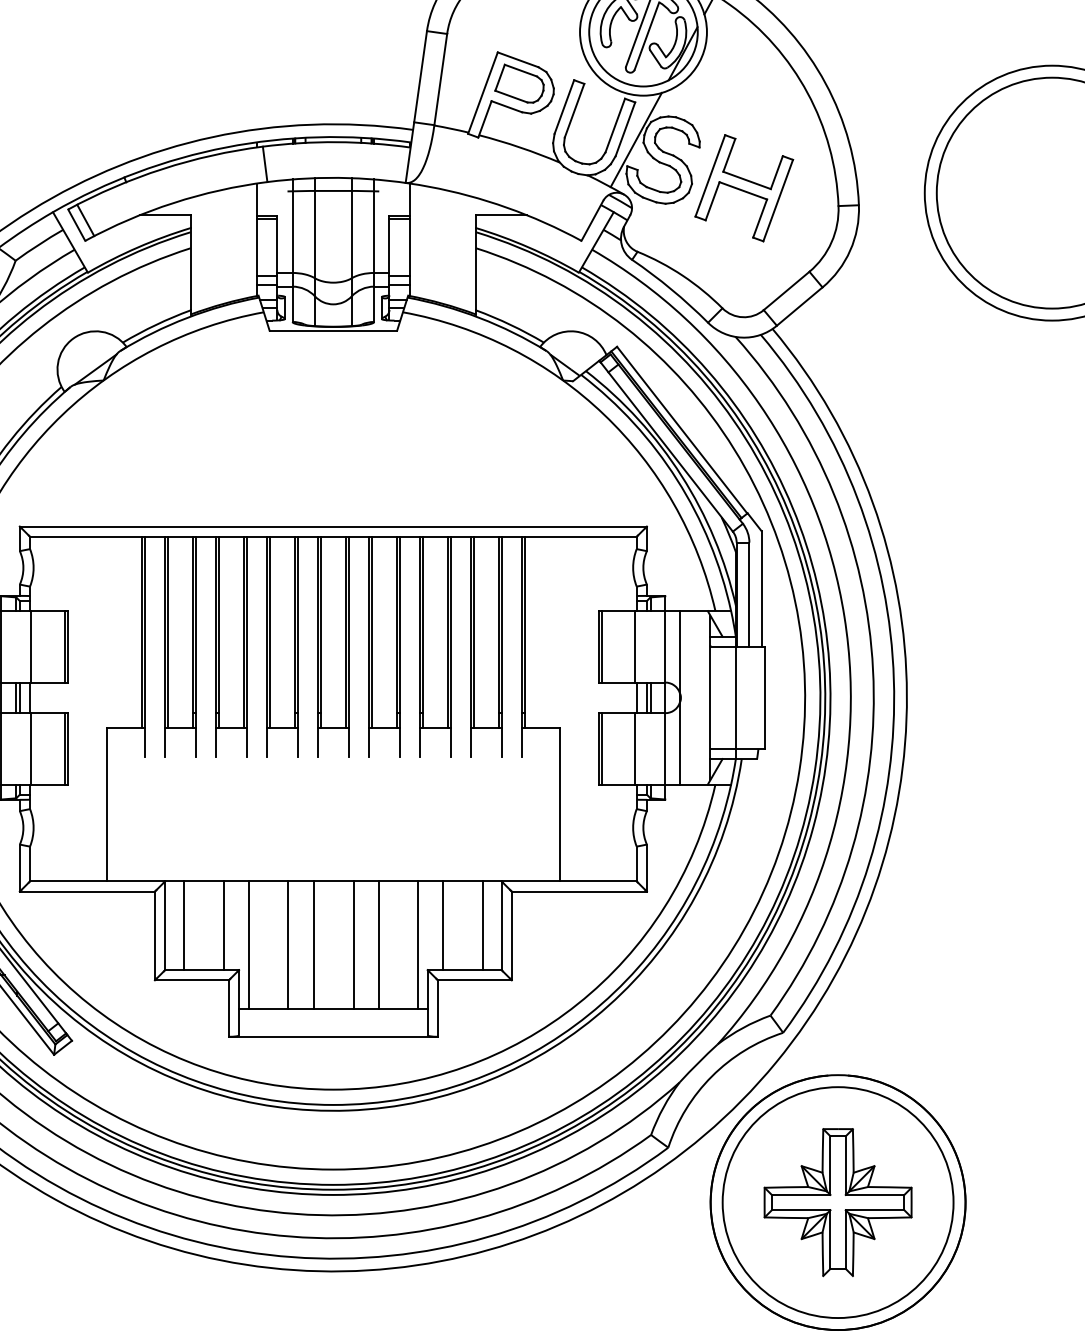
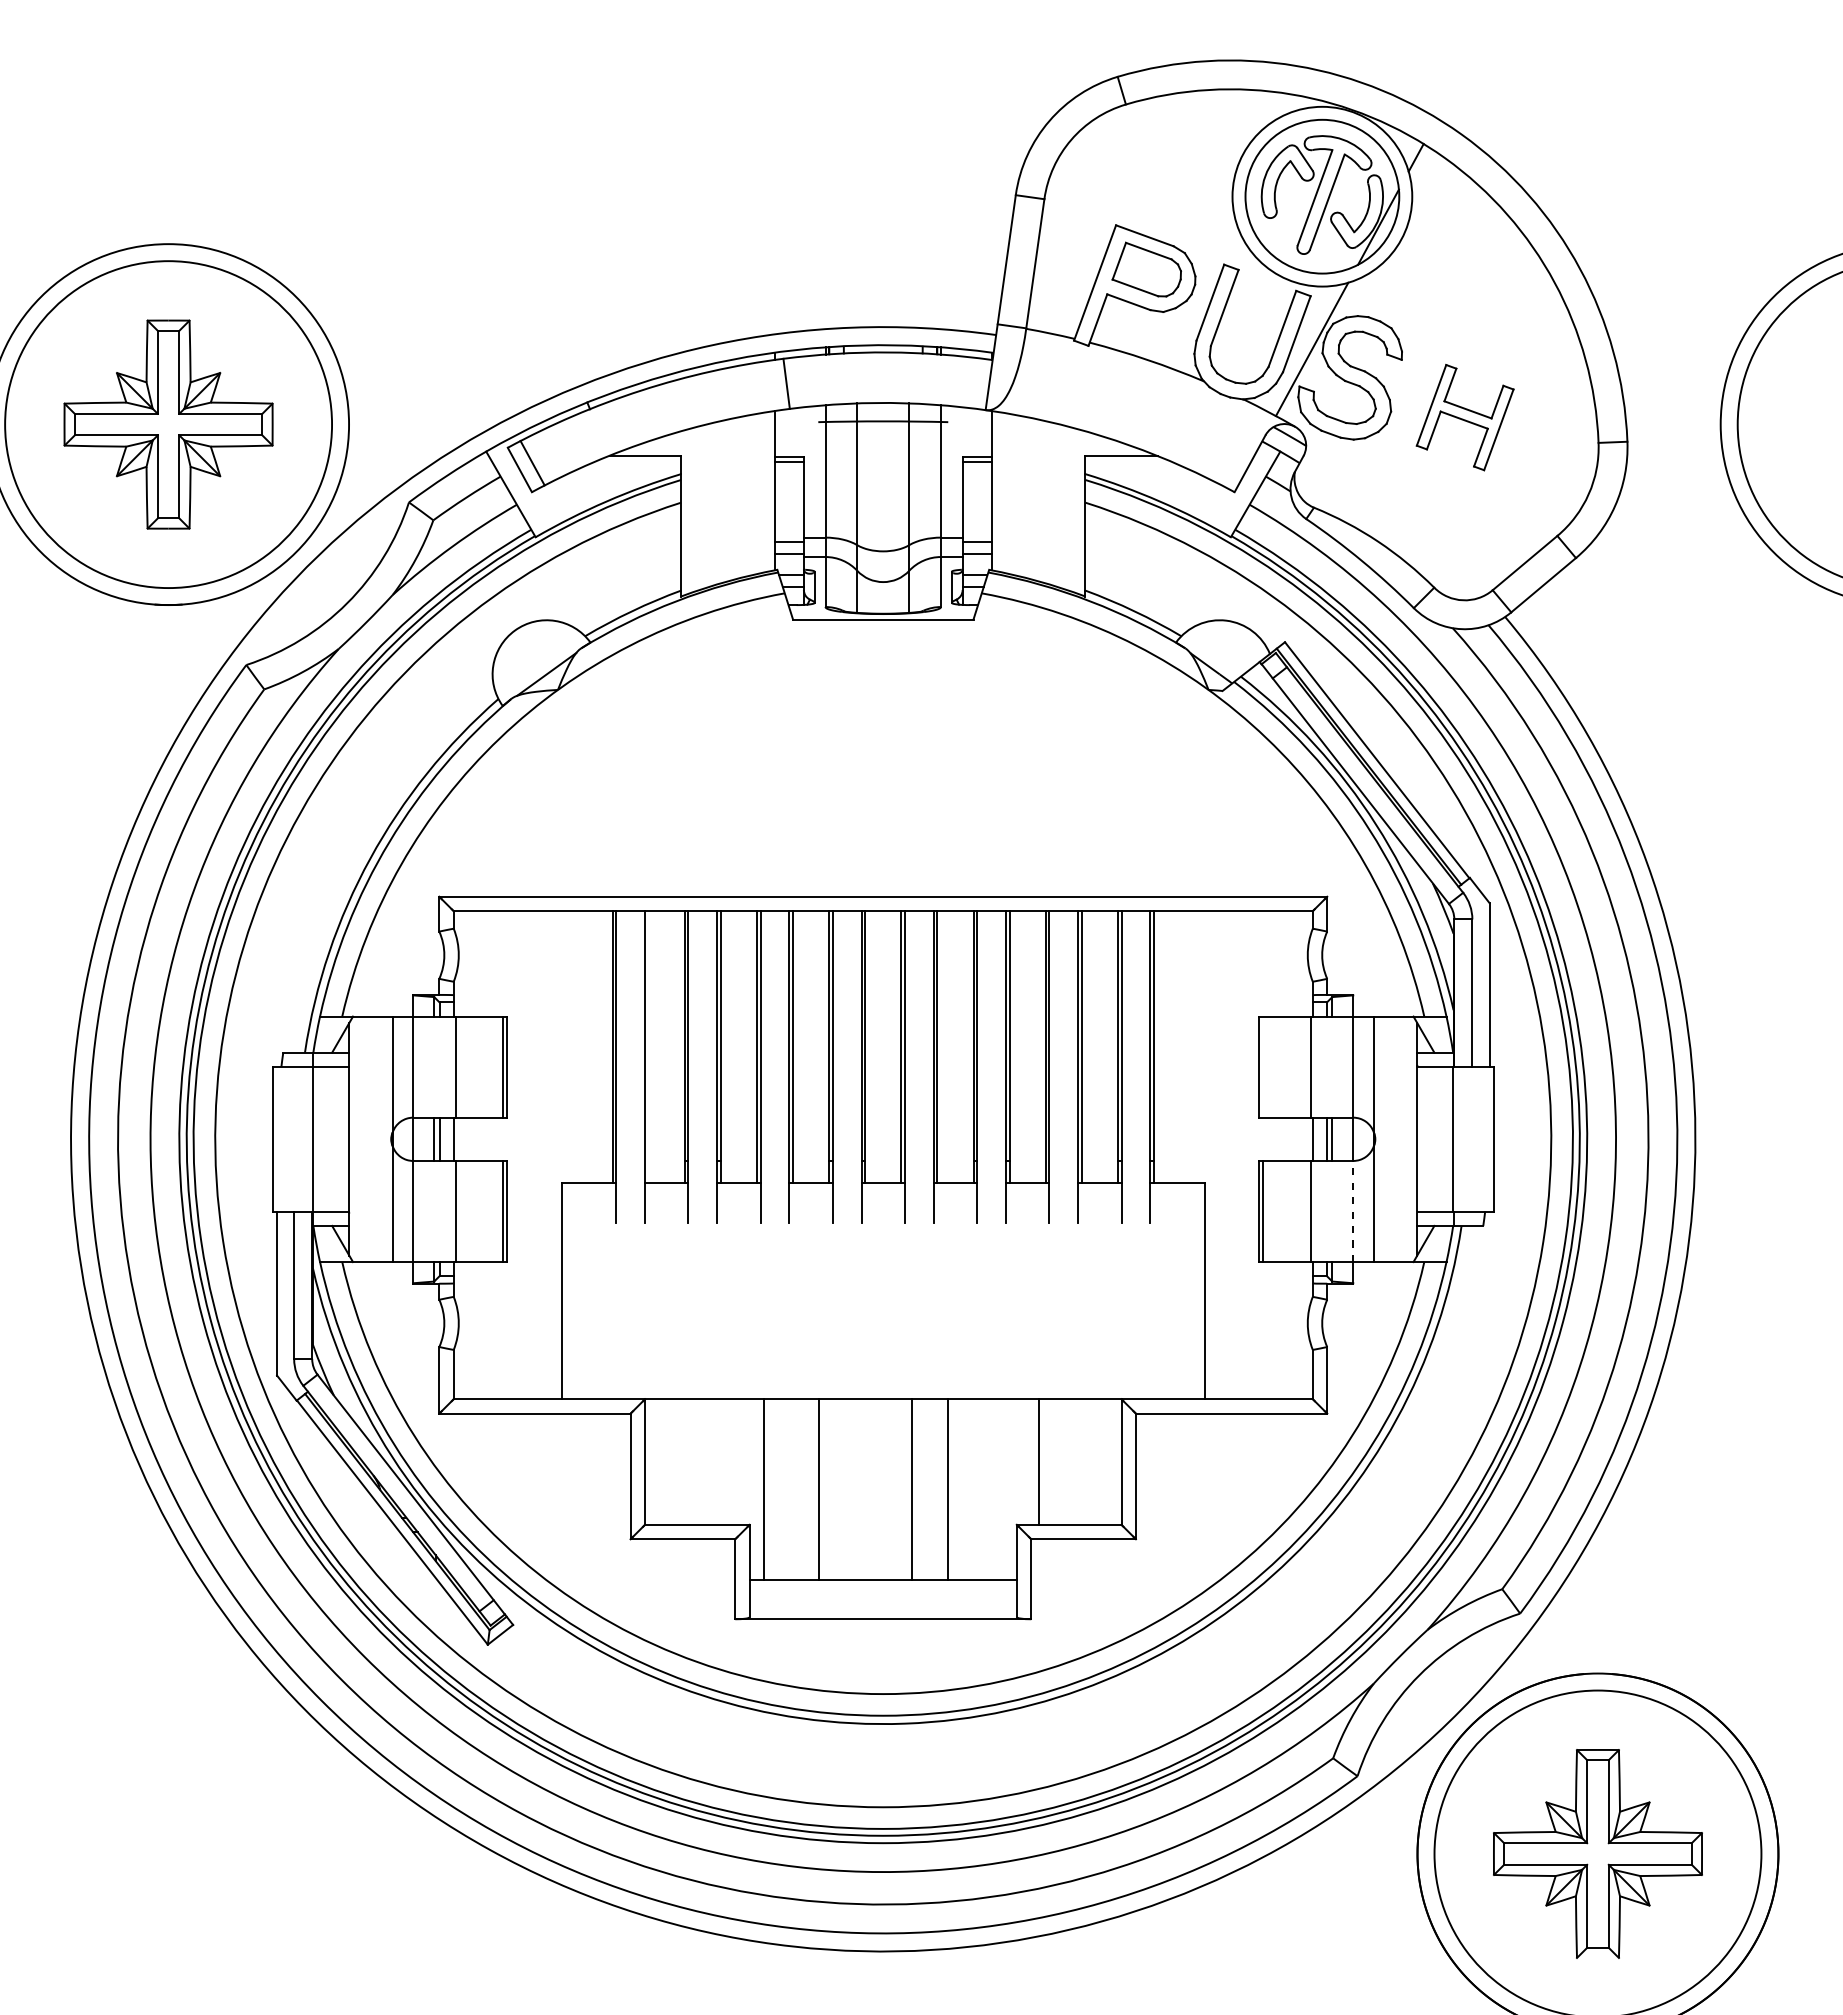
part: (744, 188) -> (1465, 417), size x0.7
line: (167, 632) -> (648, 1046), removed
line: (601, 646) -> (1263, 1066), removed
line: (665, 748) -> (1353, 1211), solid -> dashed
line: (184, 925) -> (672, 1461), removed
line: (223, 925) -> (727, 1461), removed
line: (482, 925) -> (1094, 1461), removed
line: (313, 945) -> (855, 1489), removed
line: (417, 945) -> (1002, 1489), removed

